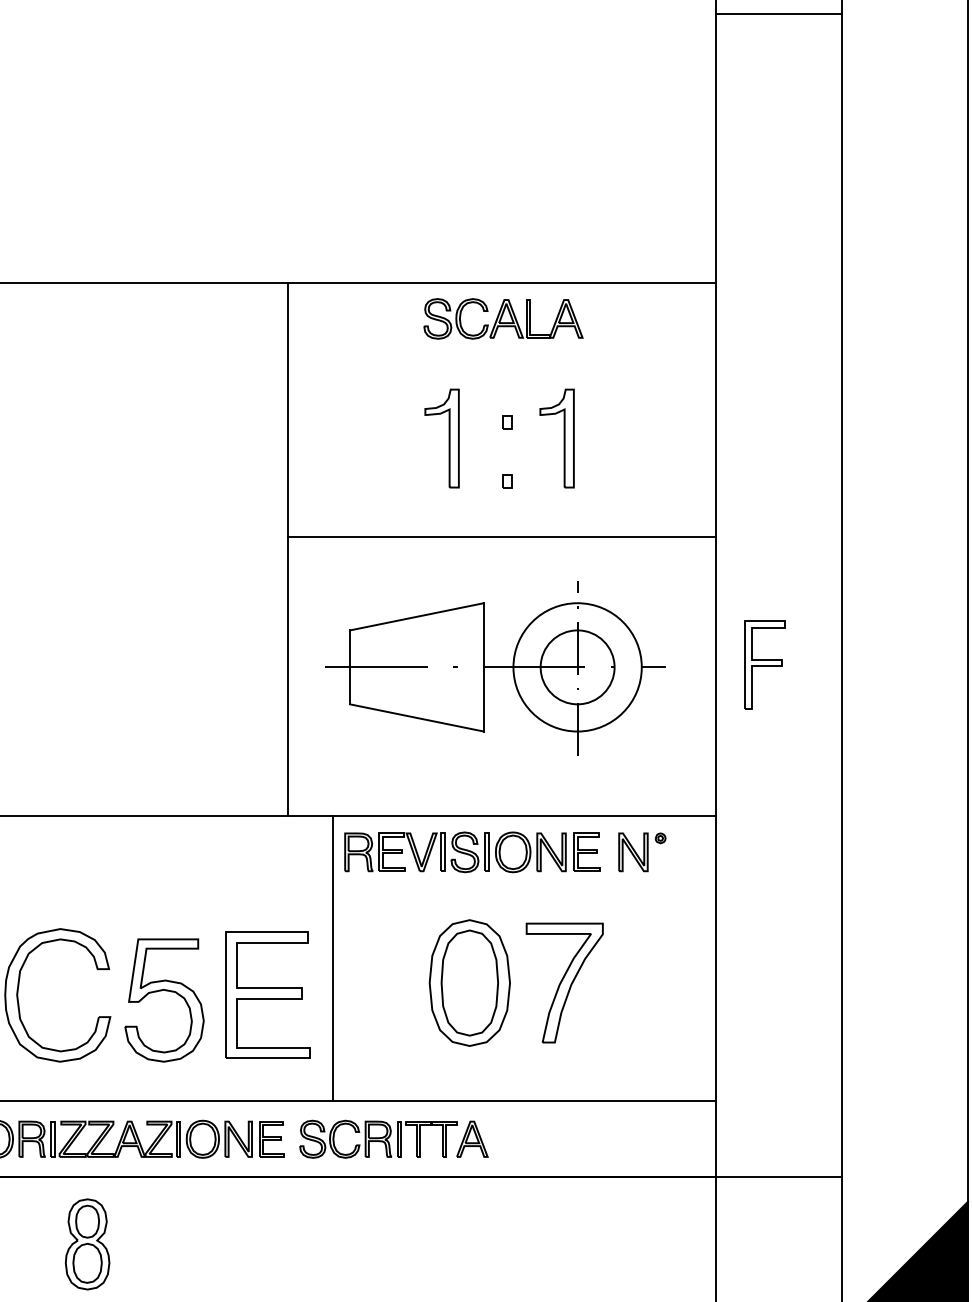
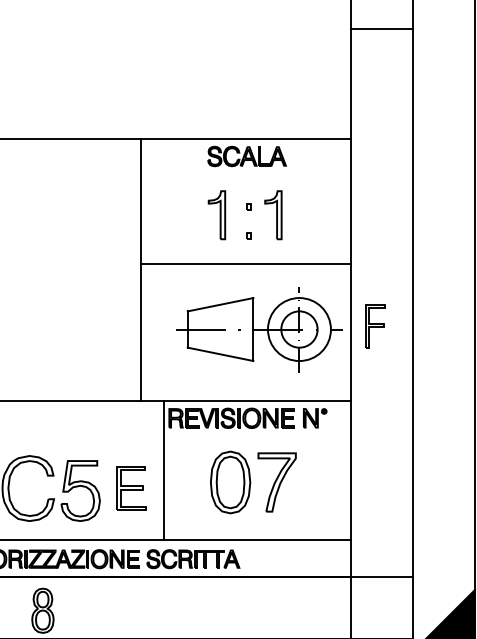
line: (779, 13) -> (382, 28), moved
part: (496, 667) -> (259, 329), moved
part: (268, 995) -> (131, 488), size x0.7

